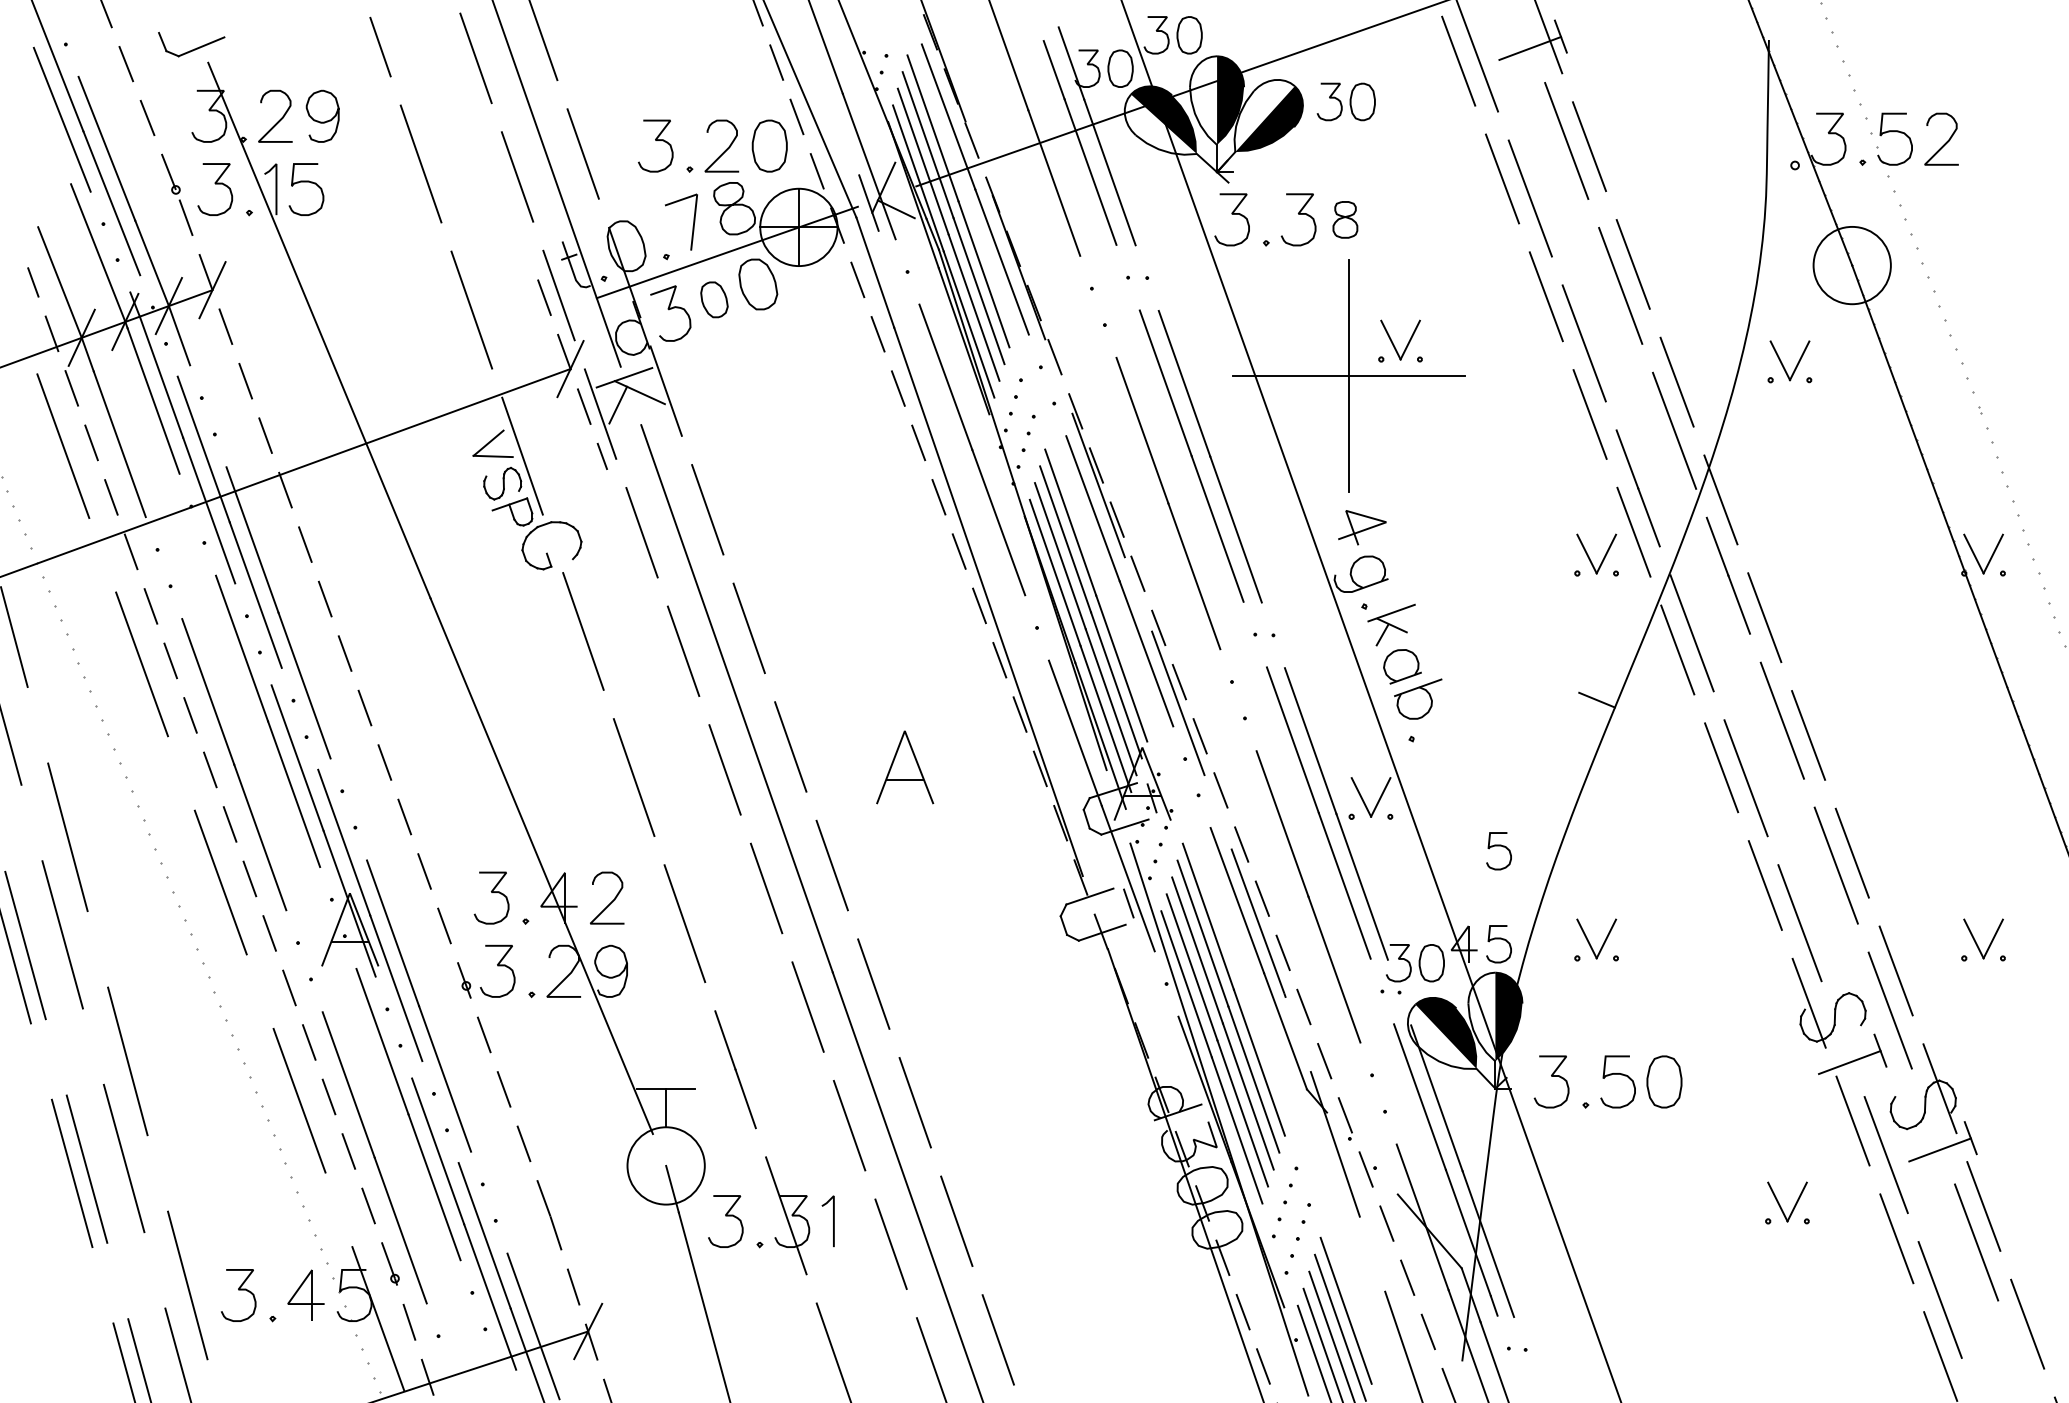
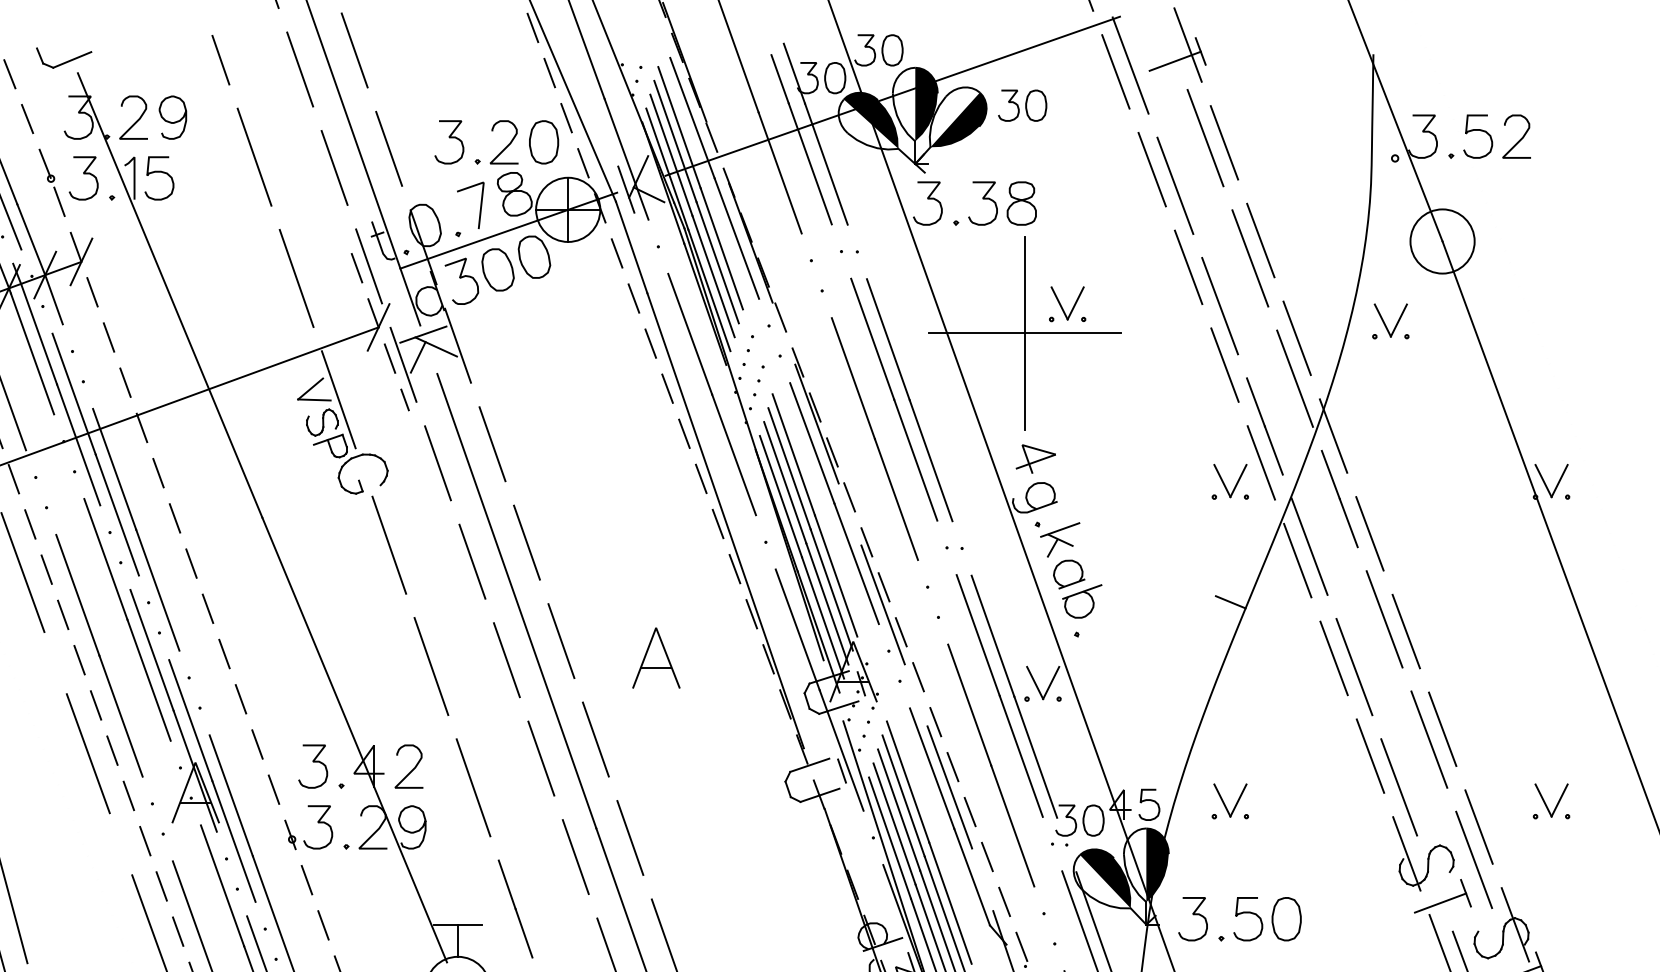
part: (1345, 219) -> (1021, 203), size x1.43
part: (714, 299) -> (498, 269), size x1.43
curve: (1498, 846) -> (1148, 723), removed

